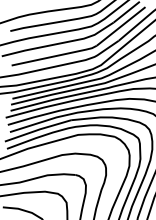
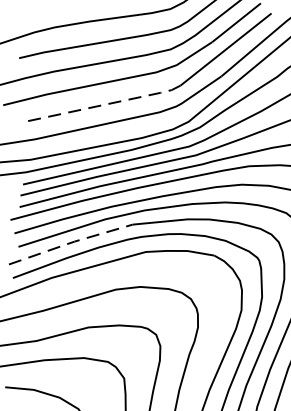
line: (56, 56) -> (105, 105), solid -> dashed
line: (38, 129) -> (71, 241), solid -> dashed

